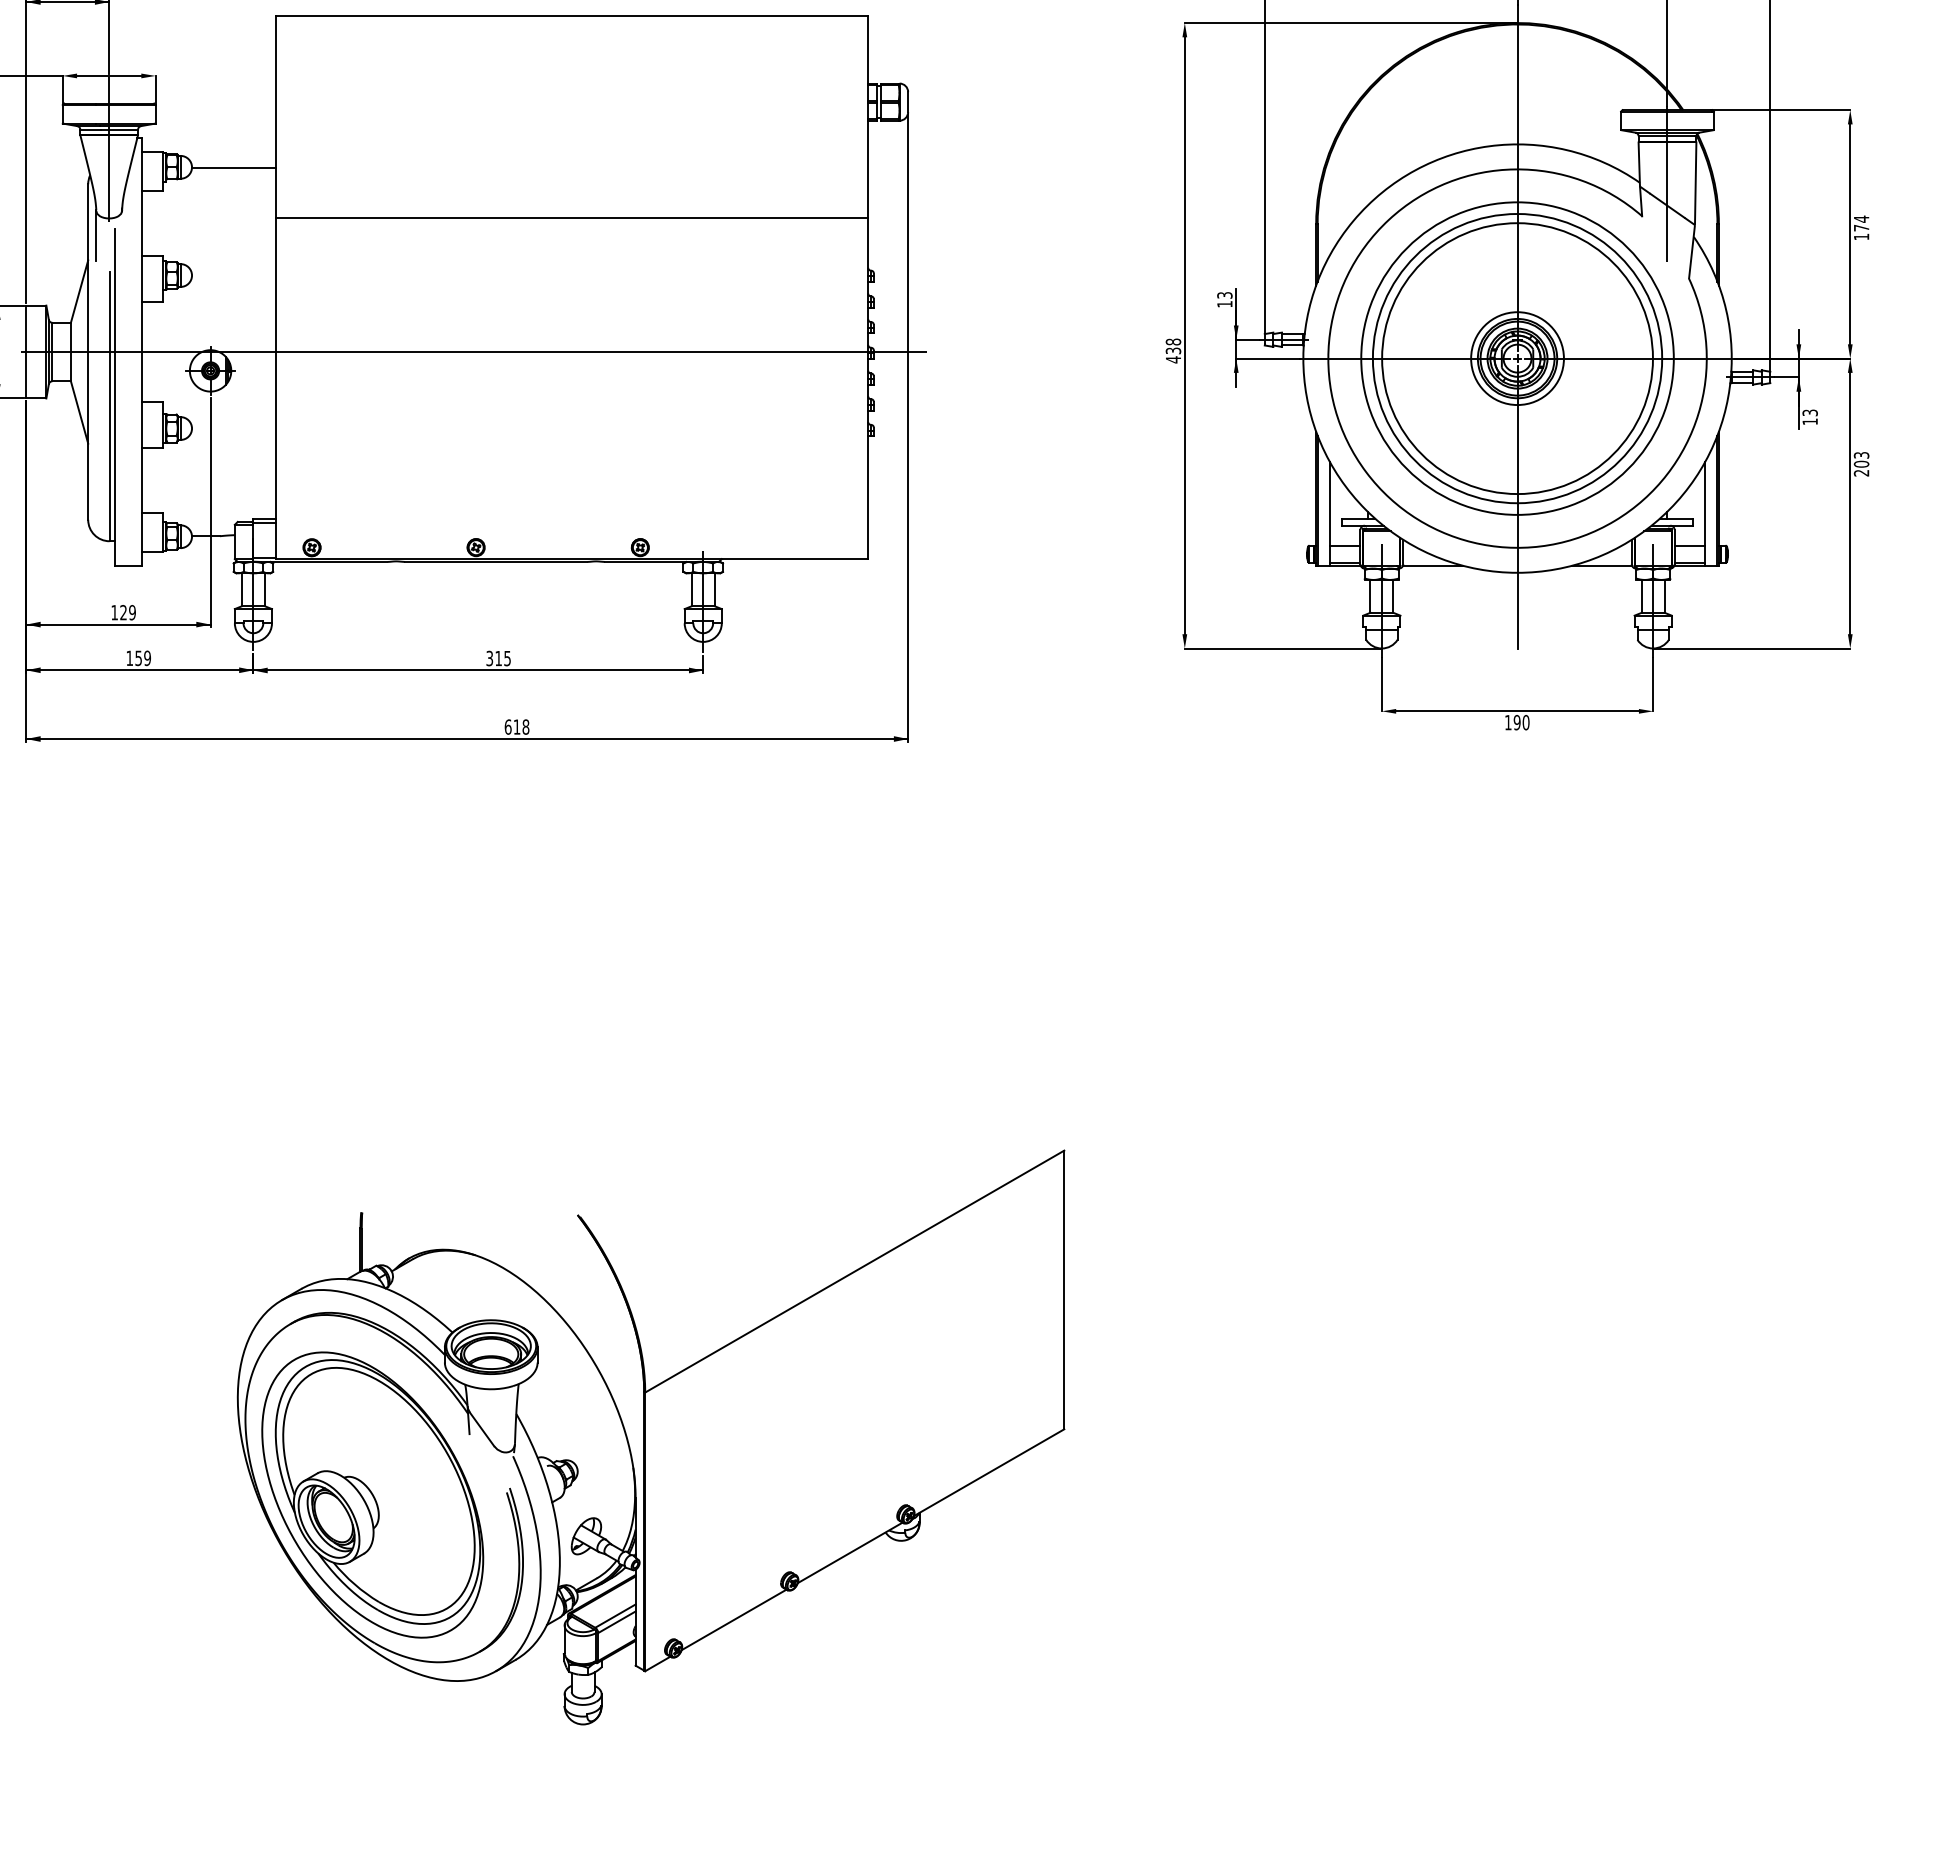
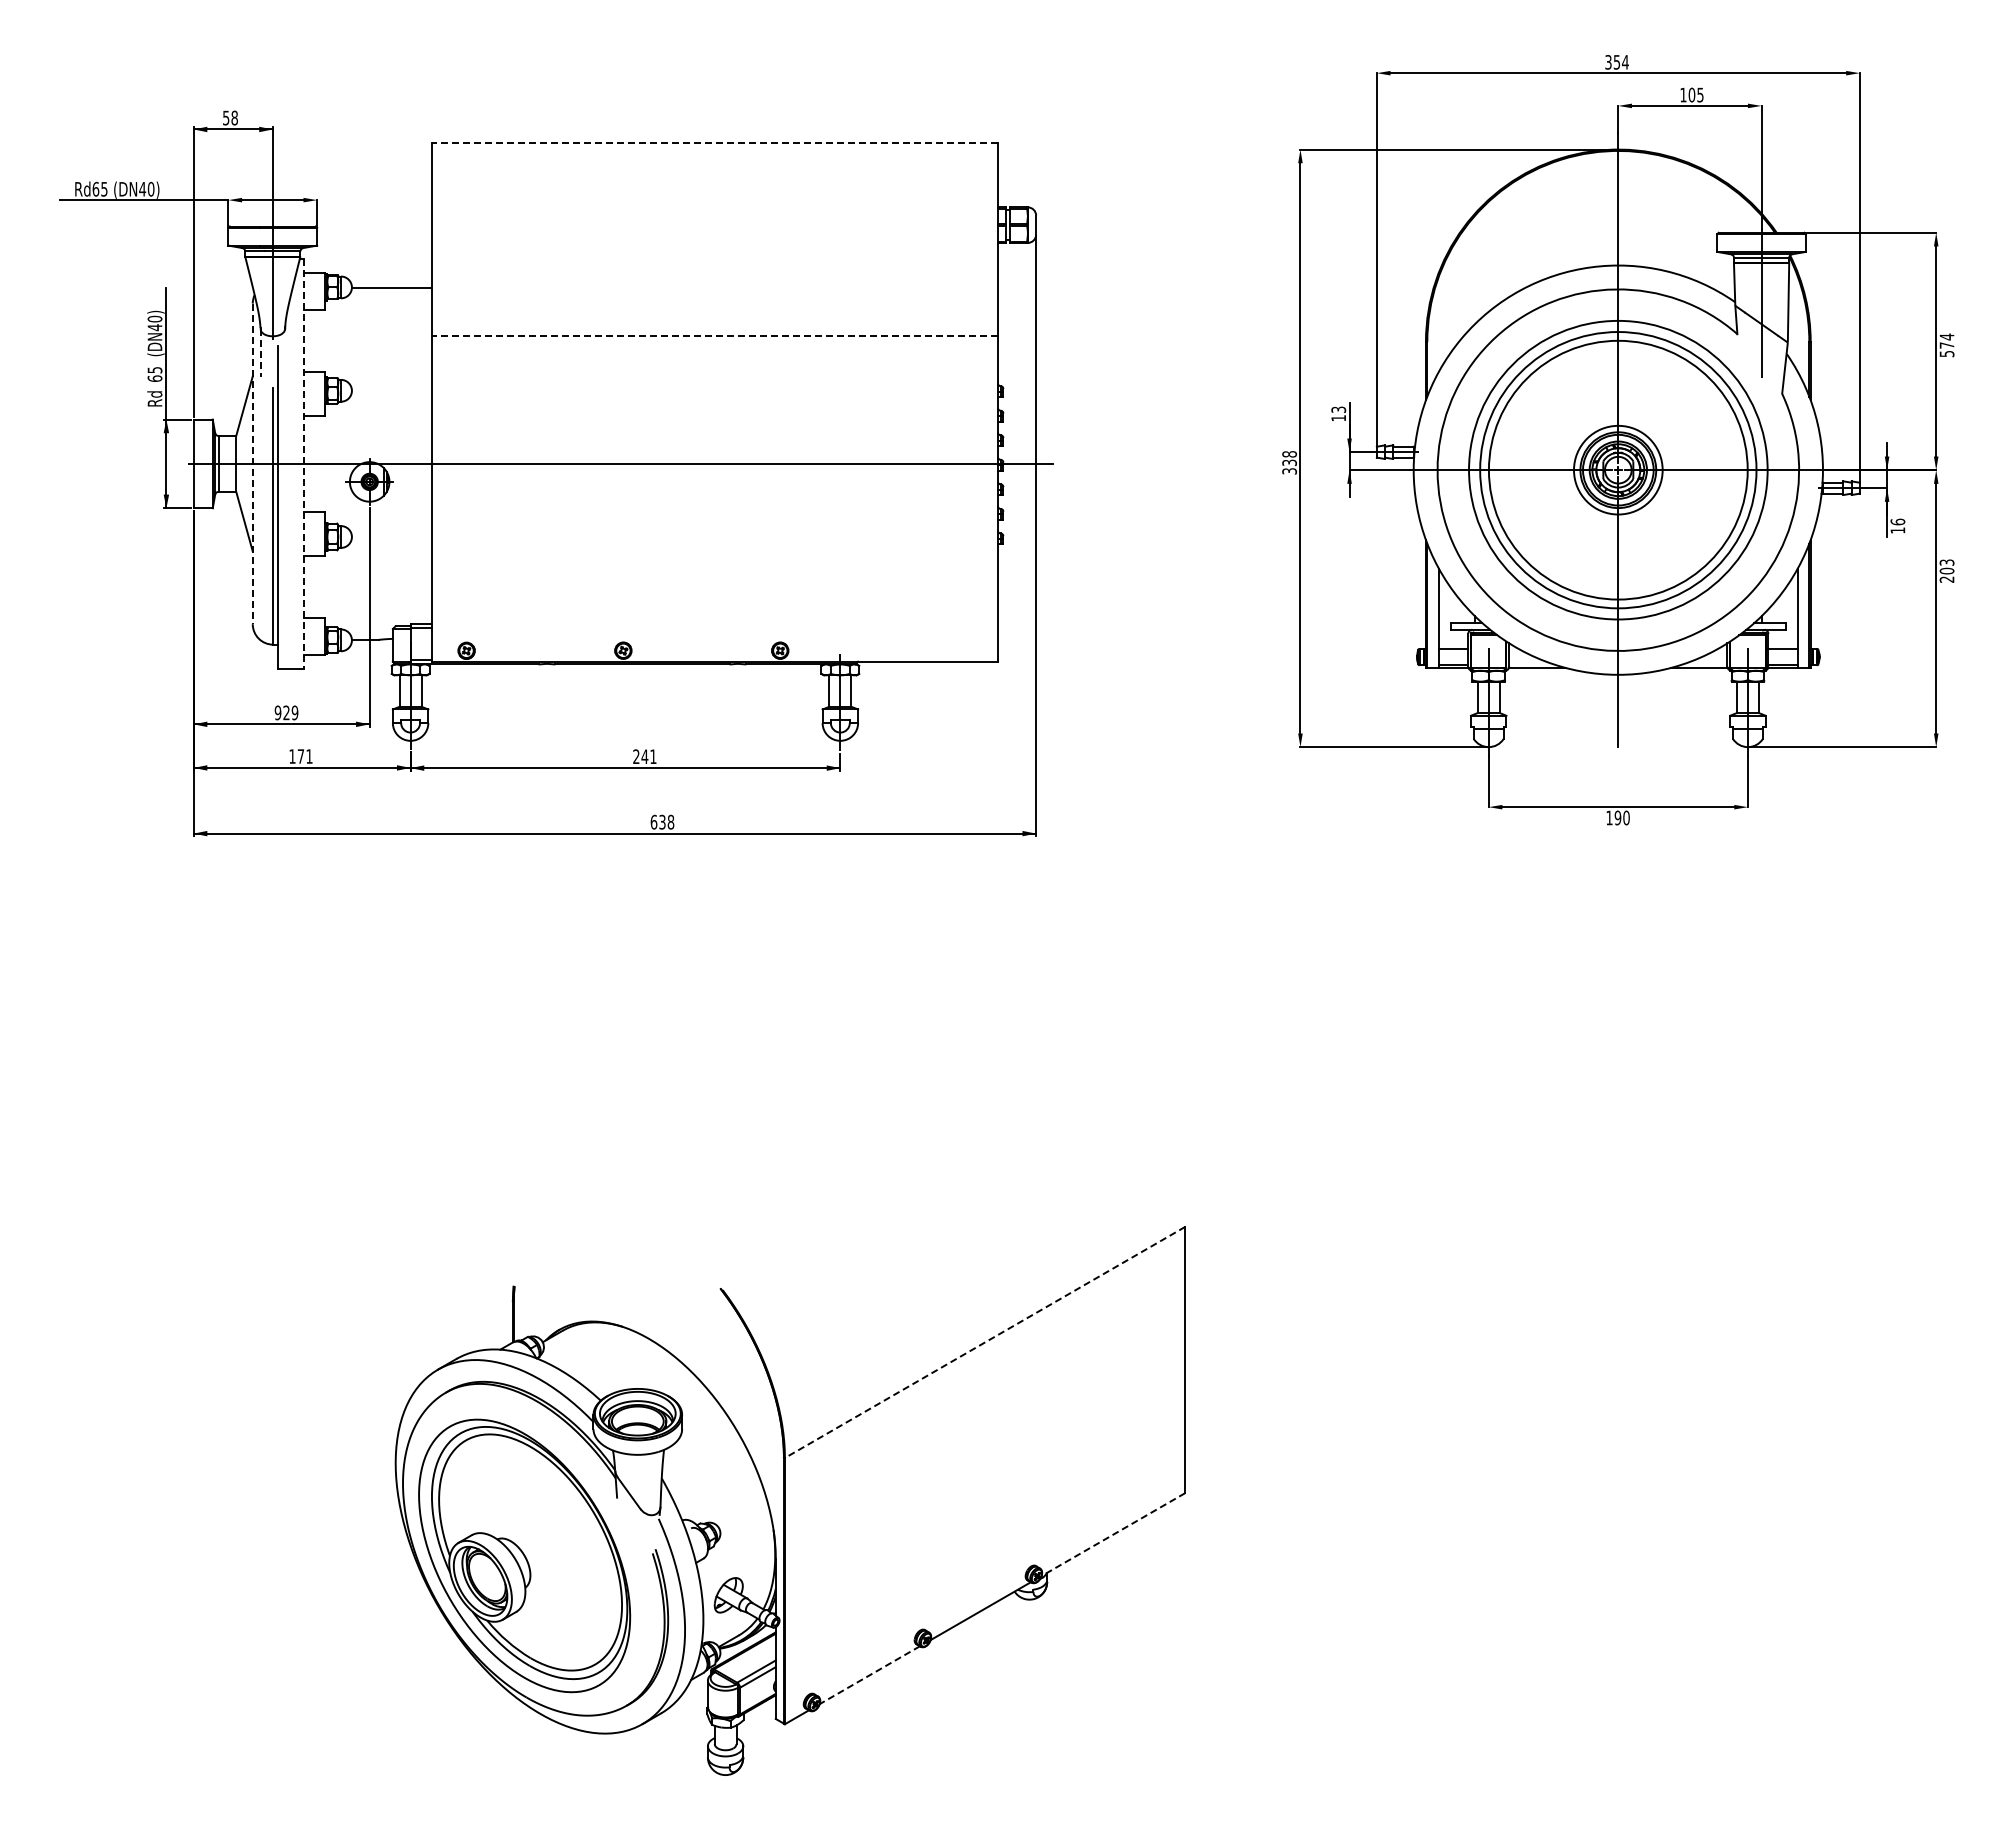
line: (571, 16) -> (714, 143), solid -> dashed
line: (571, 217) -> (714, 335), solid -> dashed
line: (96, 236) -> (260, 353), solid -> dashed
text: (1861, 237) -> (1946, 354), 174 -> 574
line: (142, 351) -> (304, 463), solid -> dashed
line: (87, 352) -> (252, 464), solid -> dashed
text: (1173, 358) -> (1289, 470), 438 -> 338
text: (1809, 412) -> (1897, 521), 13 -> 16
text: (114, 612) -> (277, 712), 129 -> 929
text: (142, 658) -> (304, 756), 159 -> 171
text: (498, 658) -> (644, 756), 315 -> 241
text: (517, 726) -> (662, 821), 618 -> 638
line: (854, 1271) -> (984, 1342), solid -> dashed
line: (989, 1472) -> (1113, 1534), solid -> dashed
line: (733, 1620) -> (869, 1675), solid -> dashed

